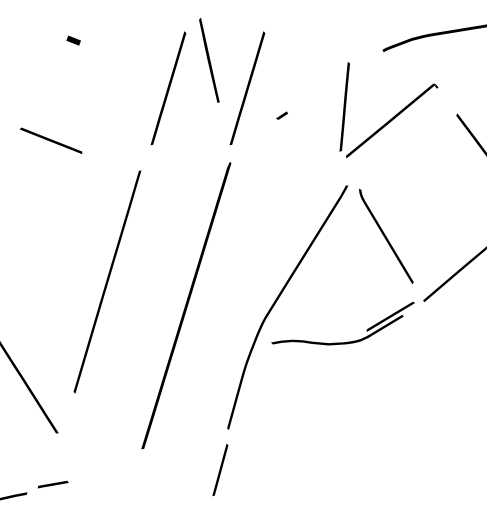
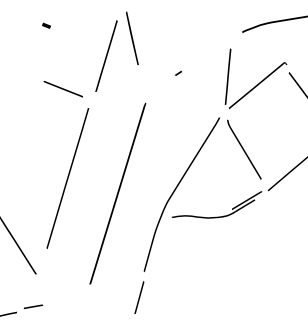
line: (247, 87) -> (156, 55), removed
part: (388, 109) -> (255, 78), moved
line: (49, 141) -> (62, 89), moved

